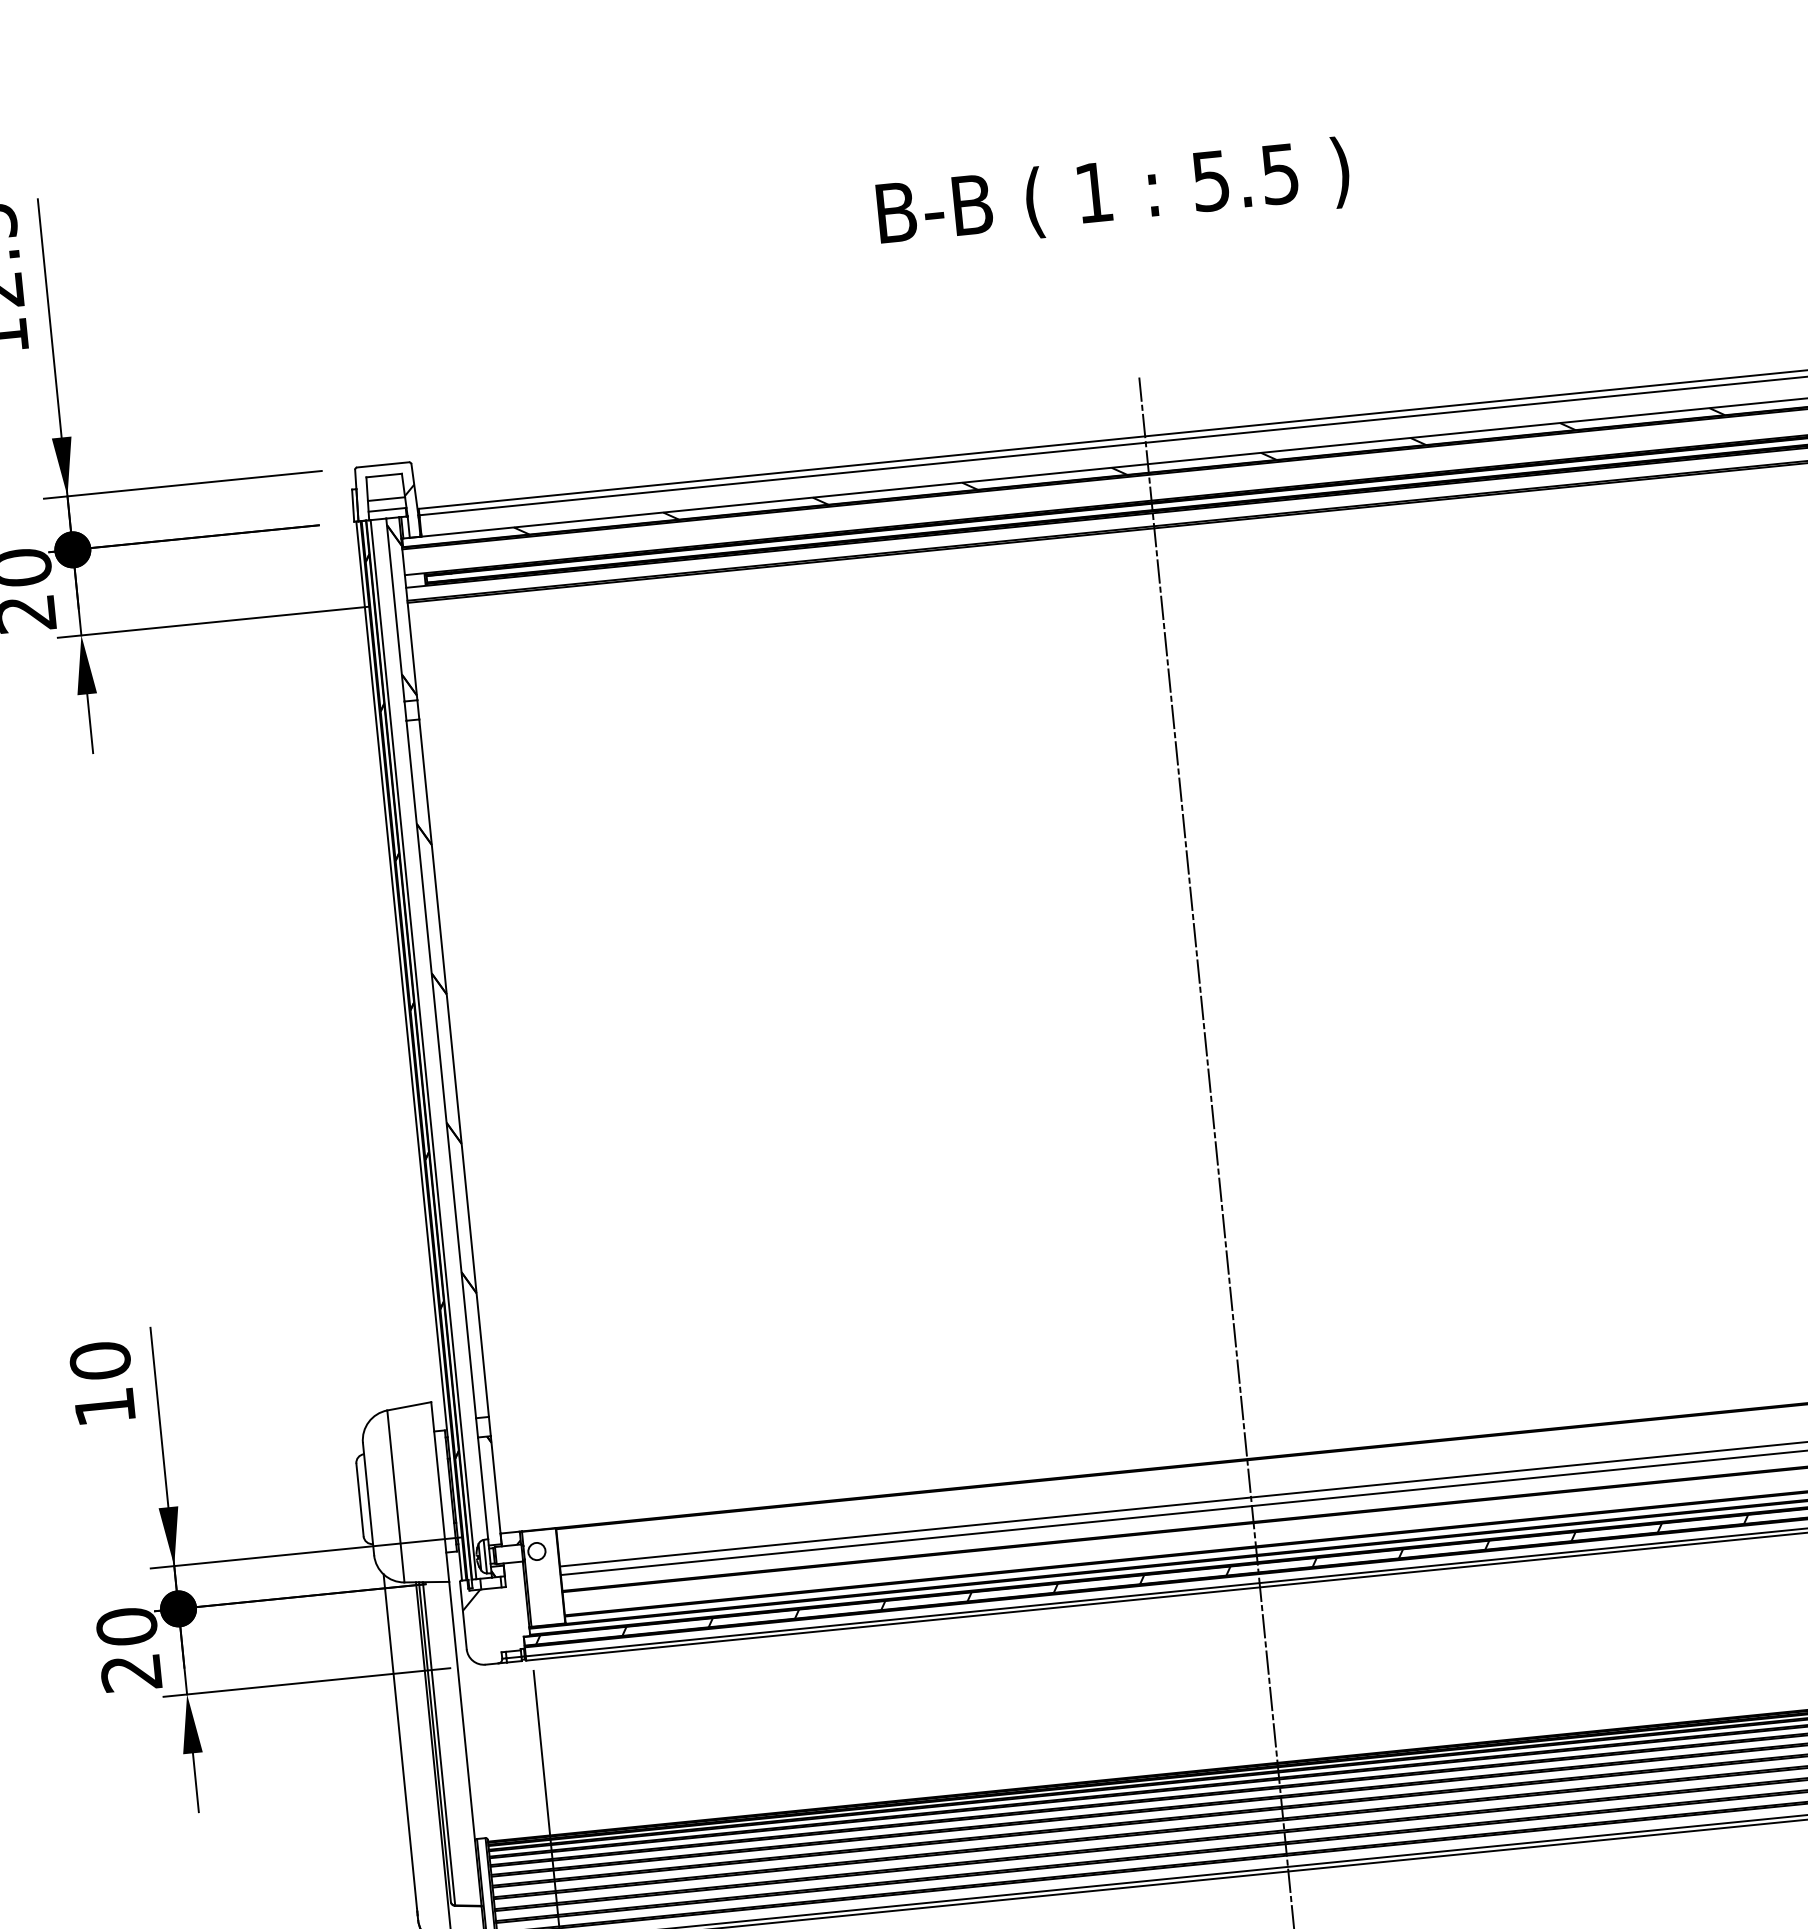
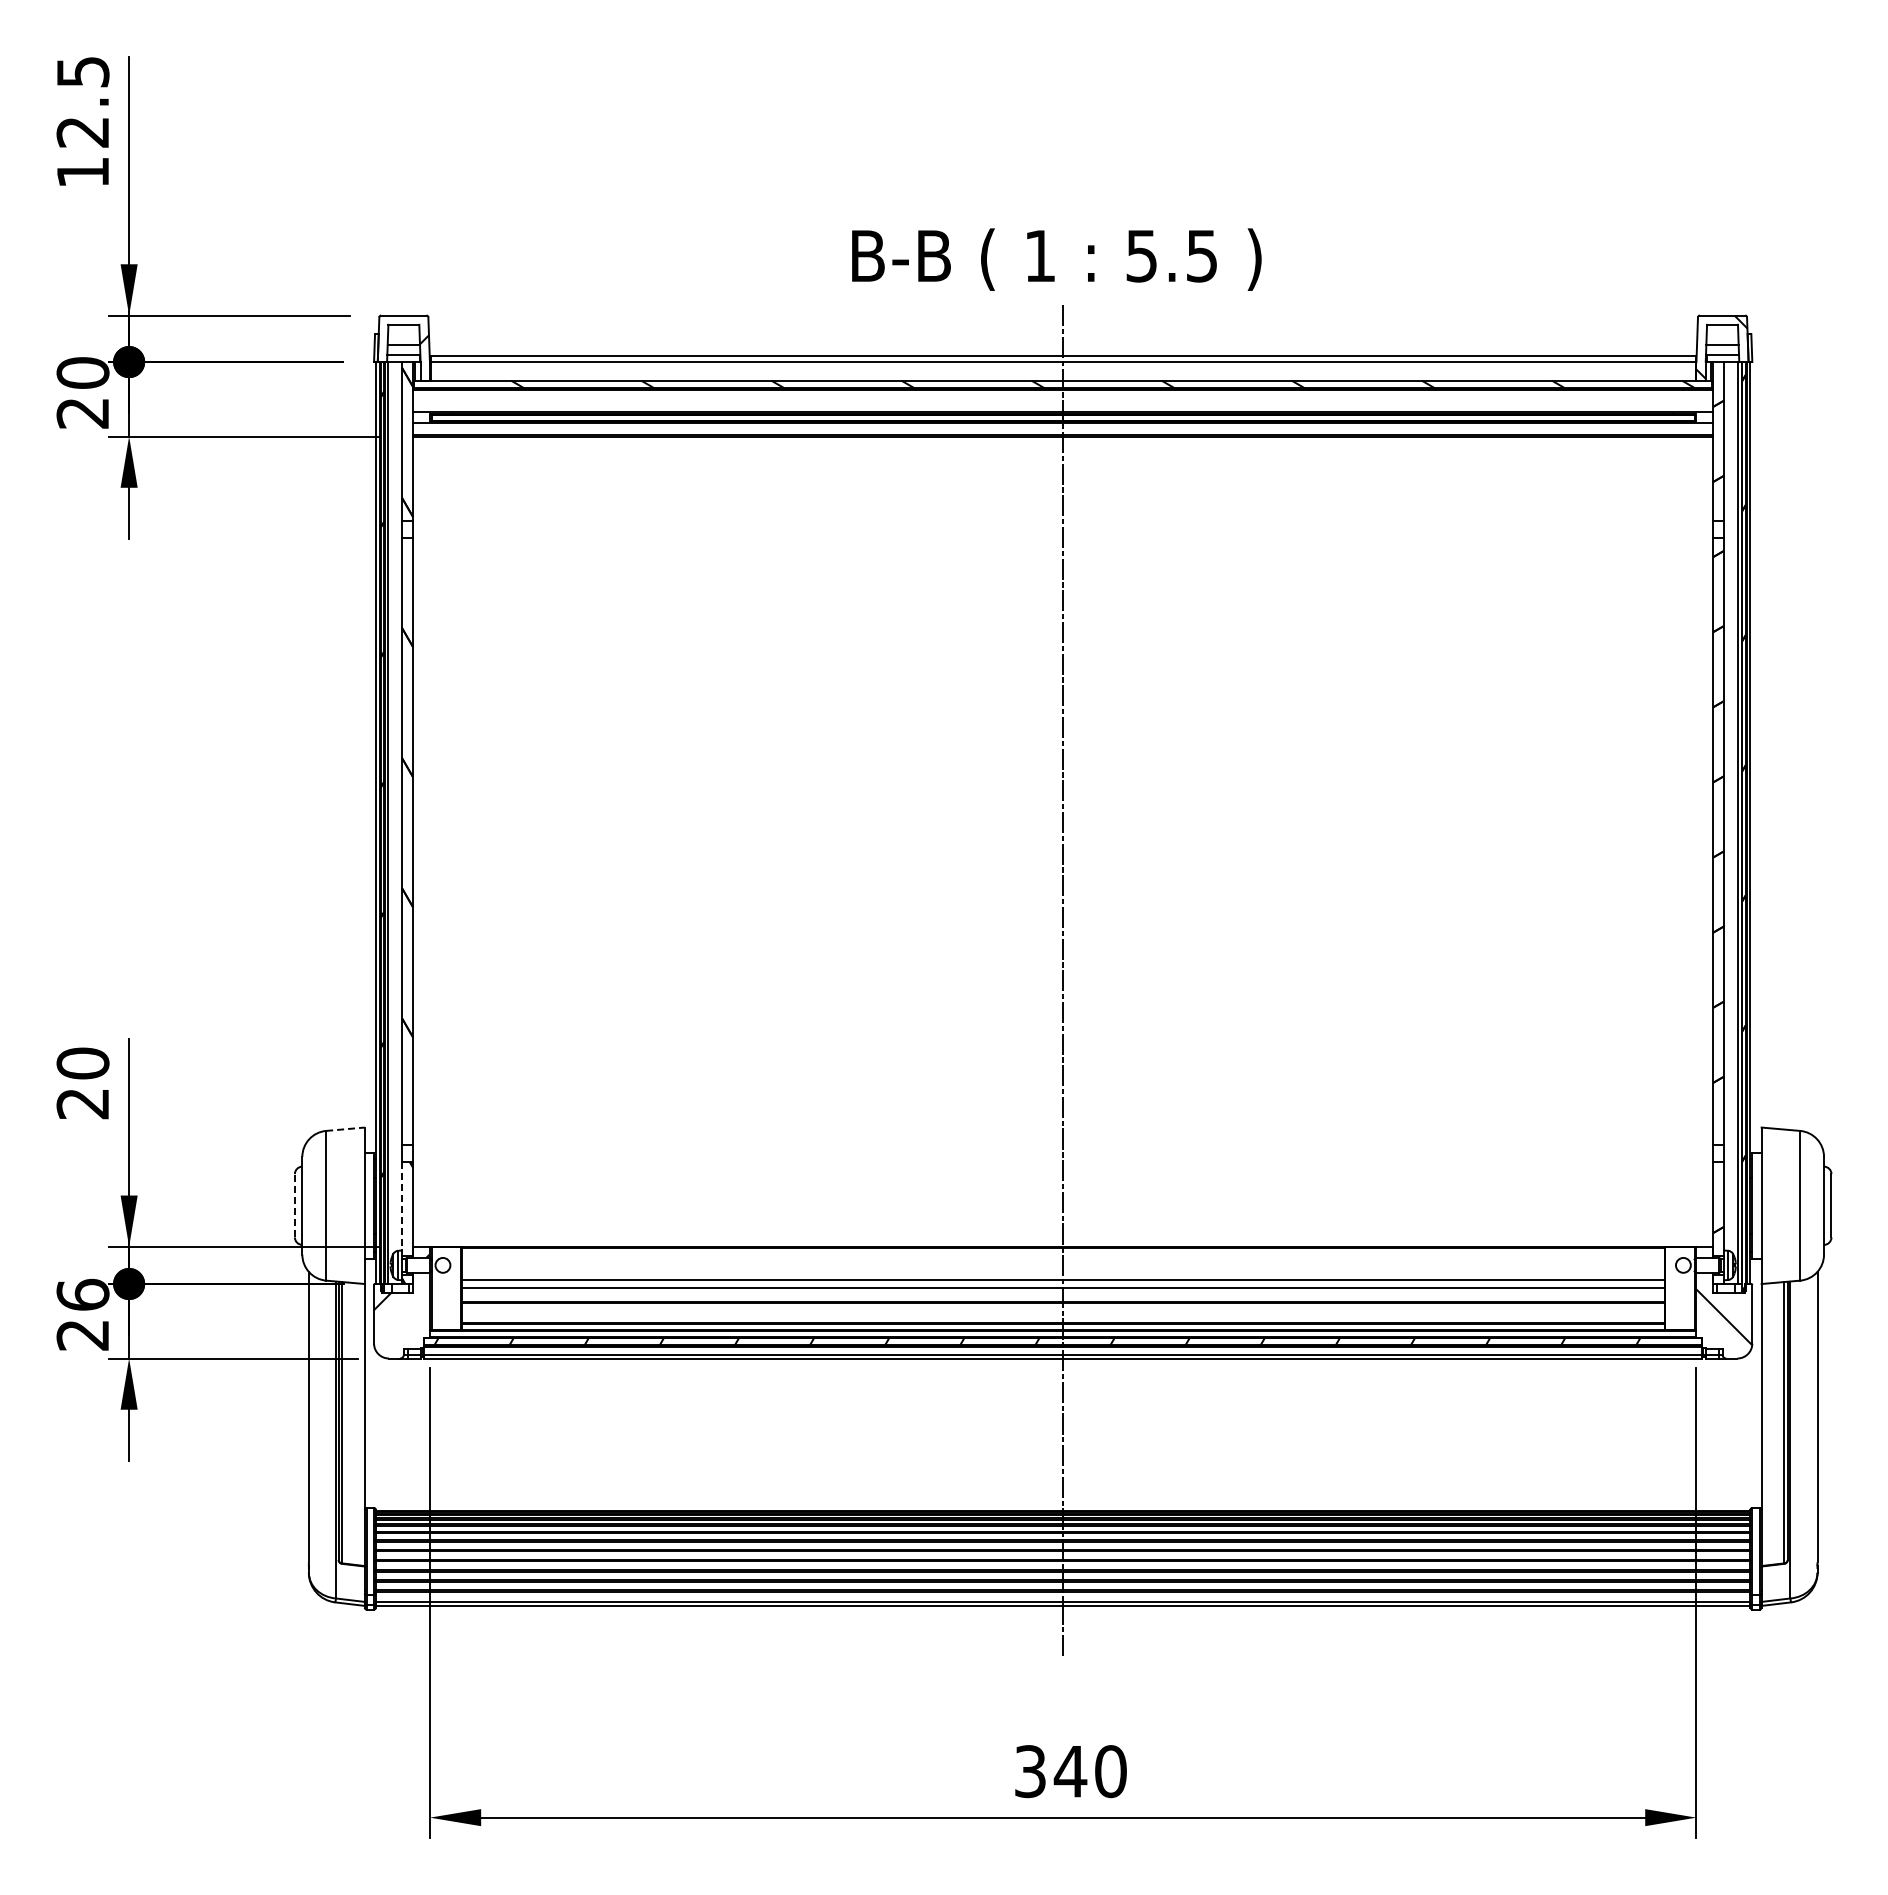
text: (1113, 194) -> (1056, 259), moved
line: (409, 1406) -> (345, 1129), solid -> dashed
text: (104, 1408) -> (82, 1104), 10 -> 20
line: (483, 1488) -> (402, 1206), solid -> dashed
line: (359, 1499) -> (294, 1205), solid -> dashed
text: (126, 1626) -> (82, 1294), 20 -> 26

